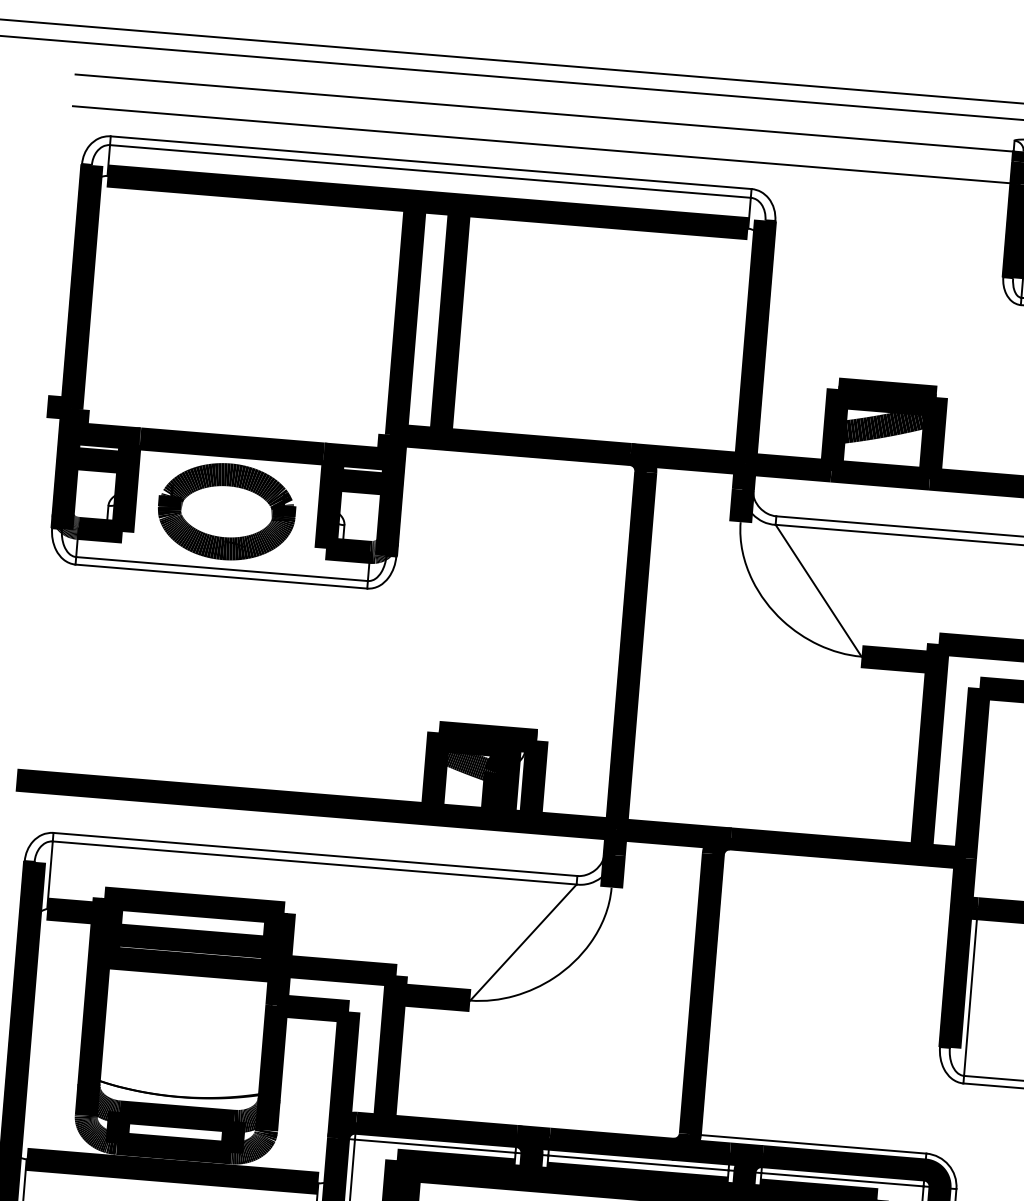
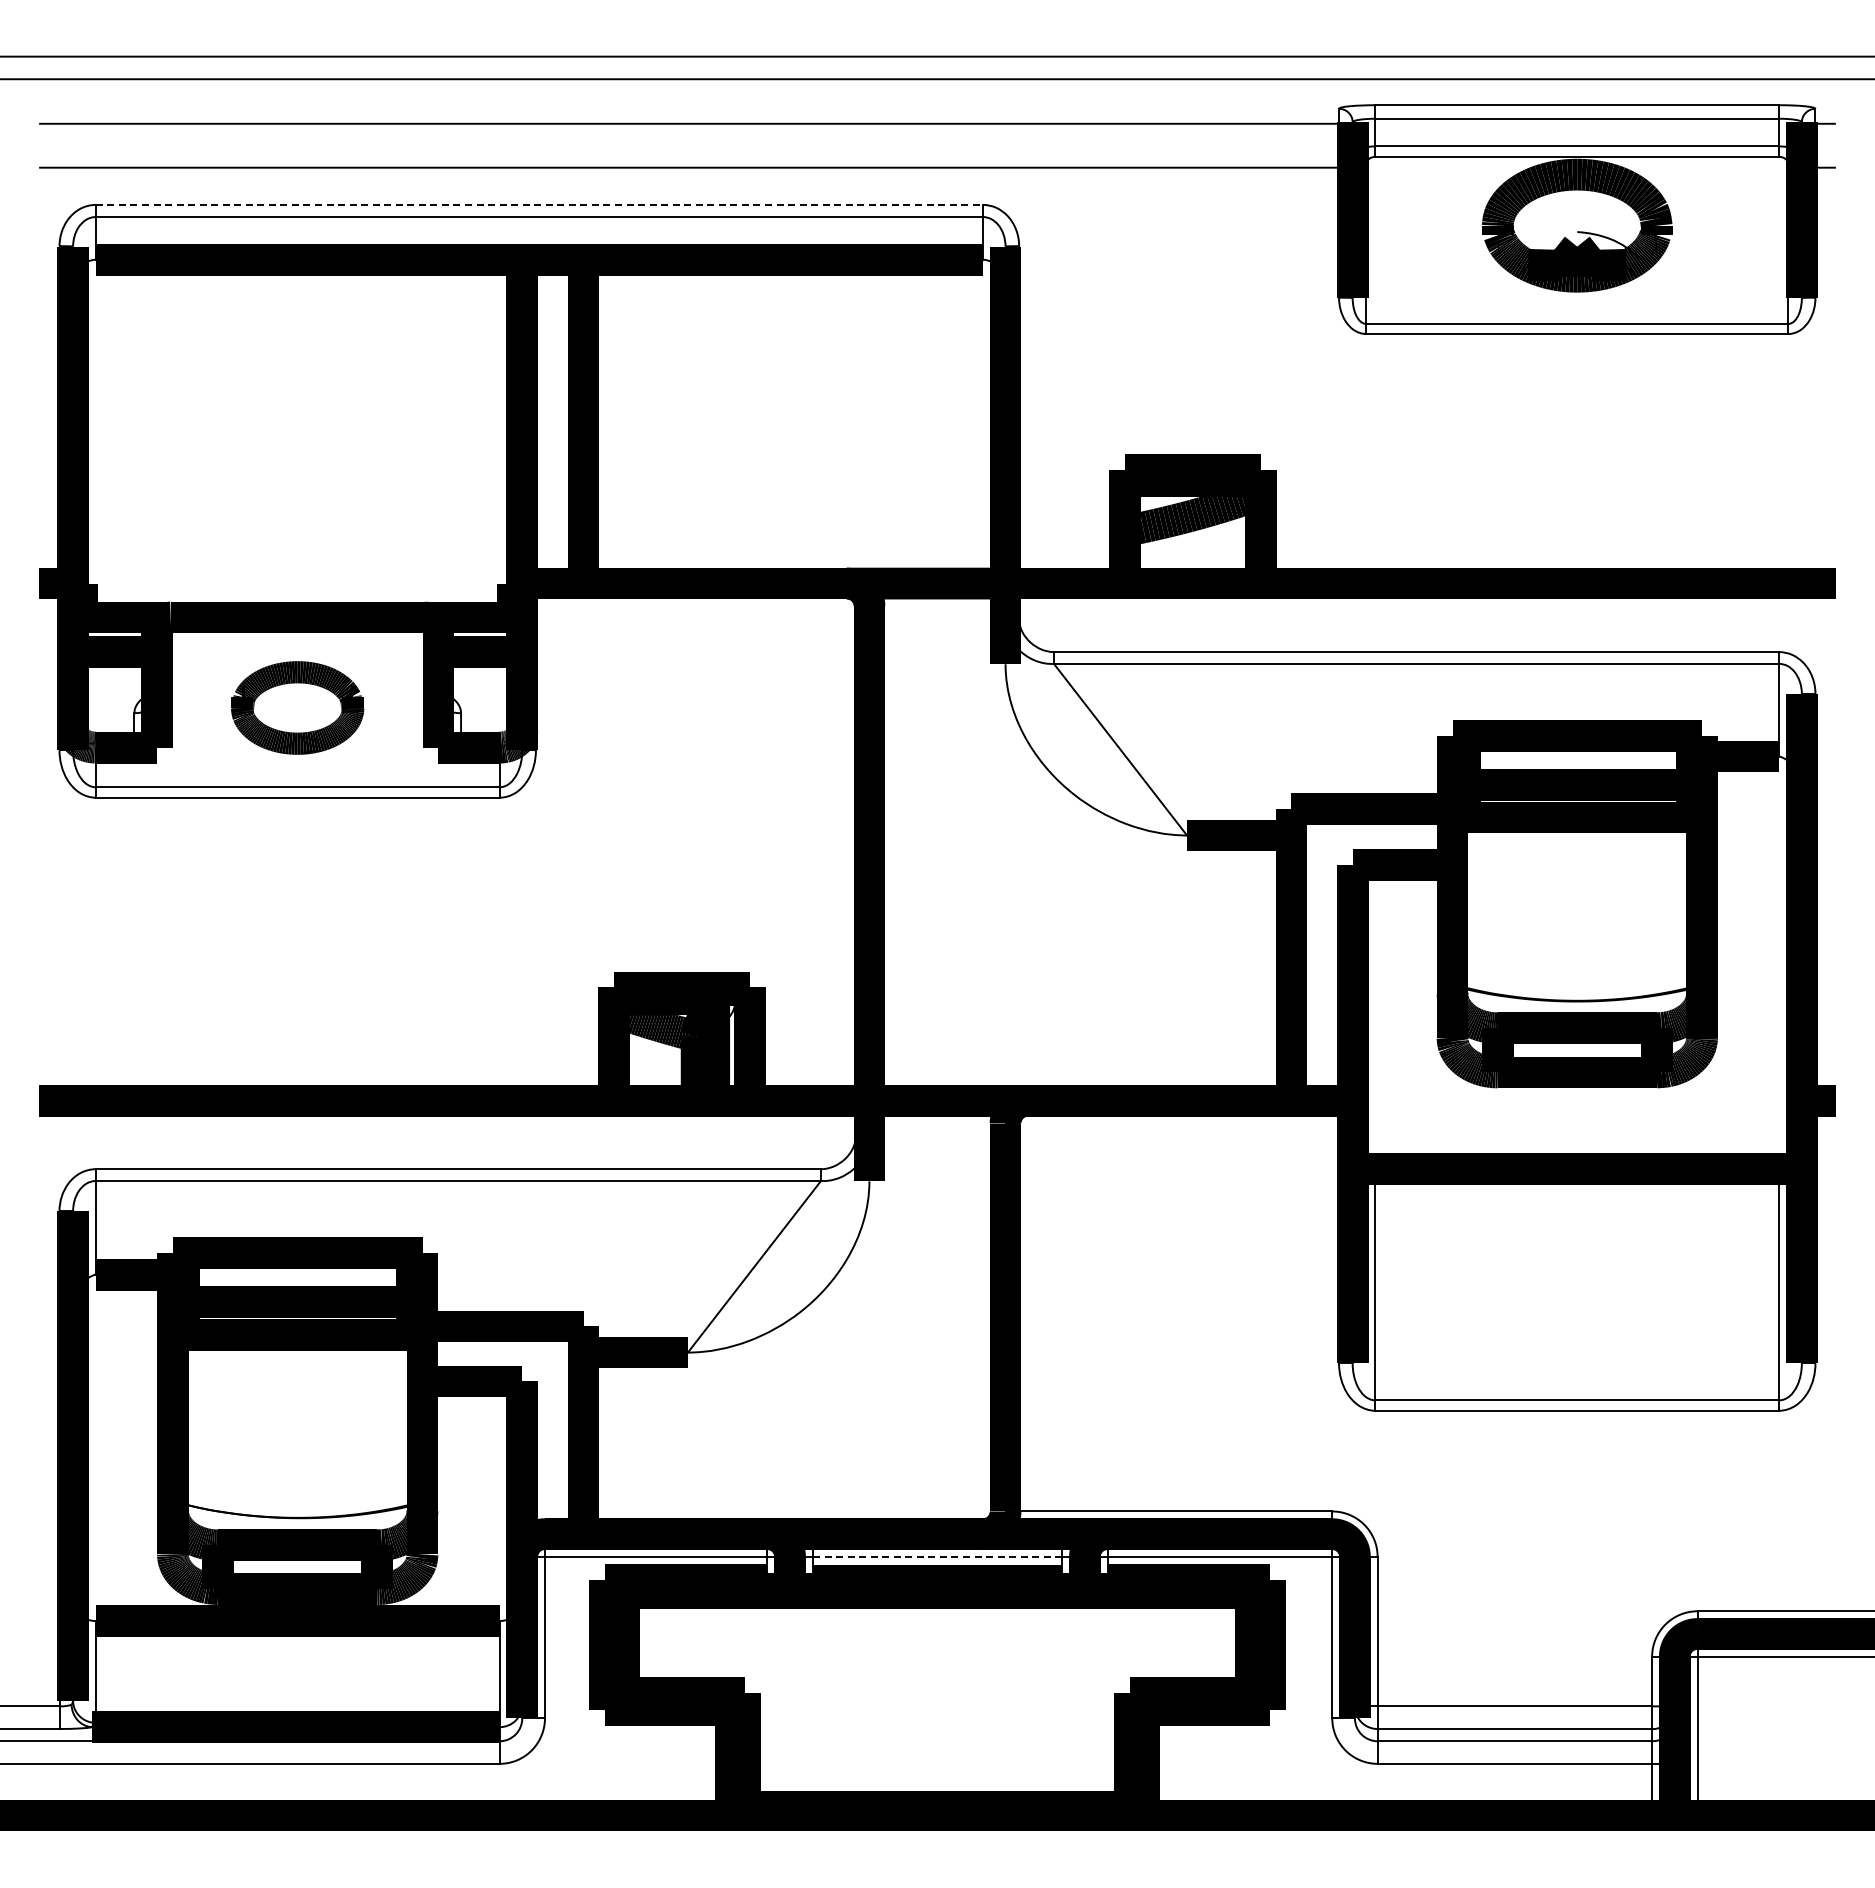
line: (431, 162) -> (539, 204), solid -> dashed
part: (226, 511) -> (297, 707), size x0.7
line: (638, 1162) -> (937, 1556), solid -> dashed

